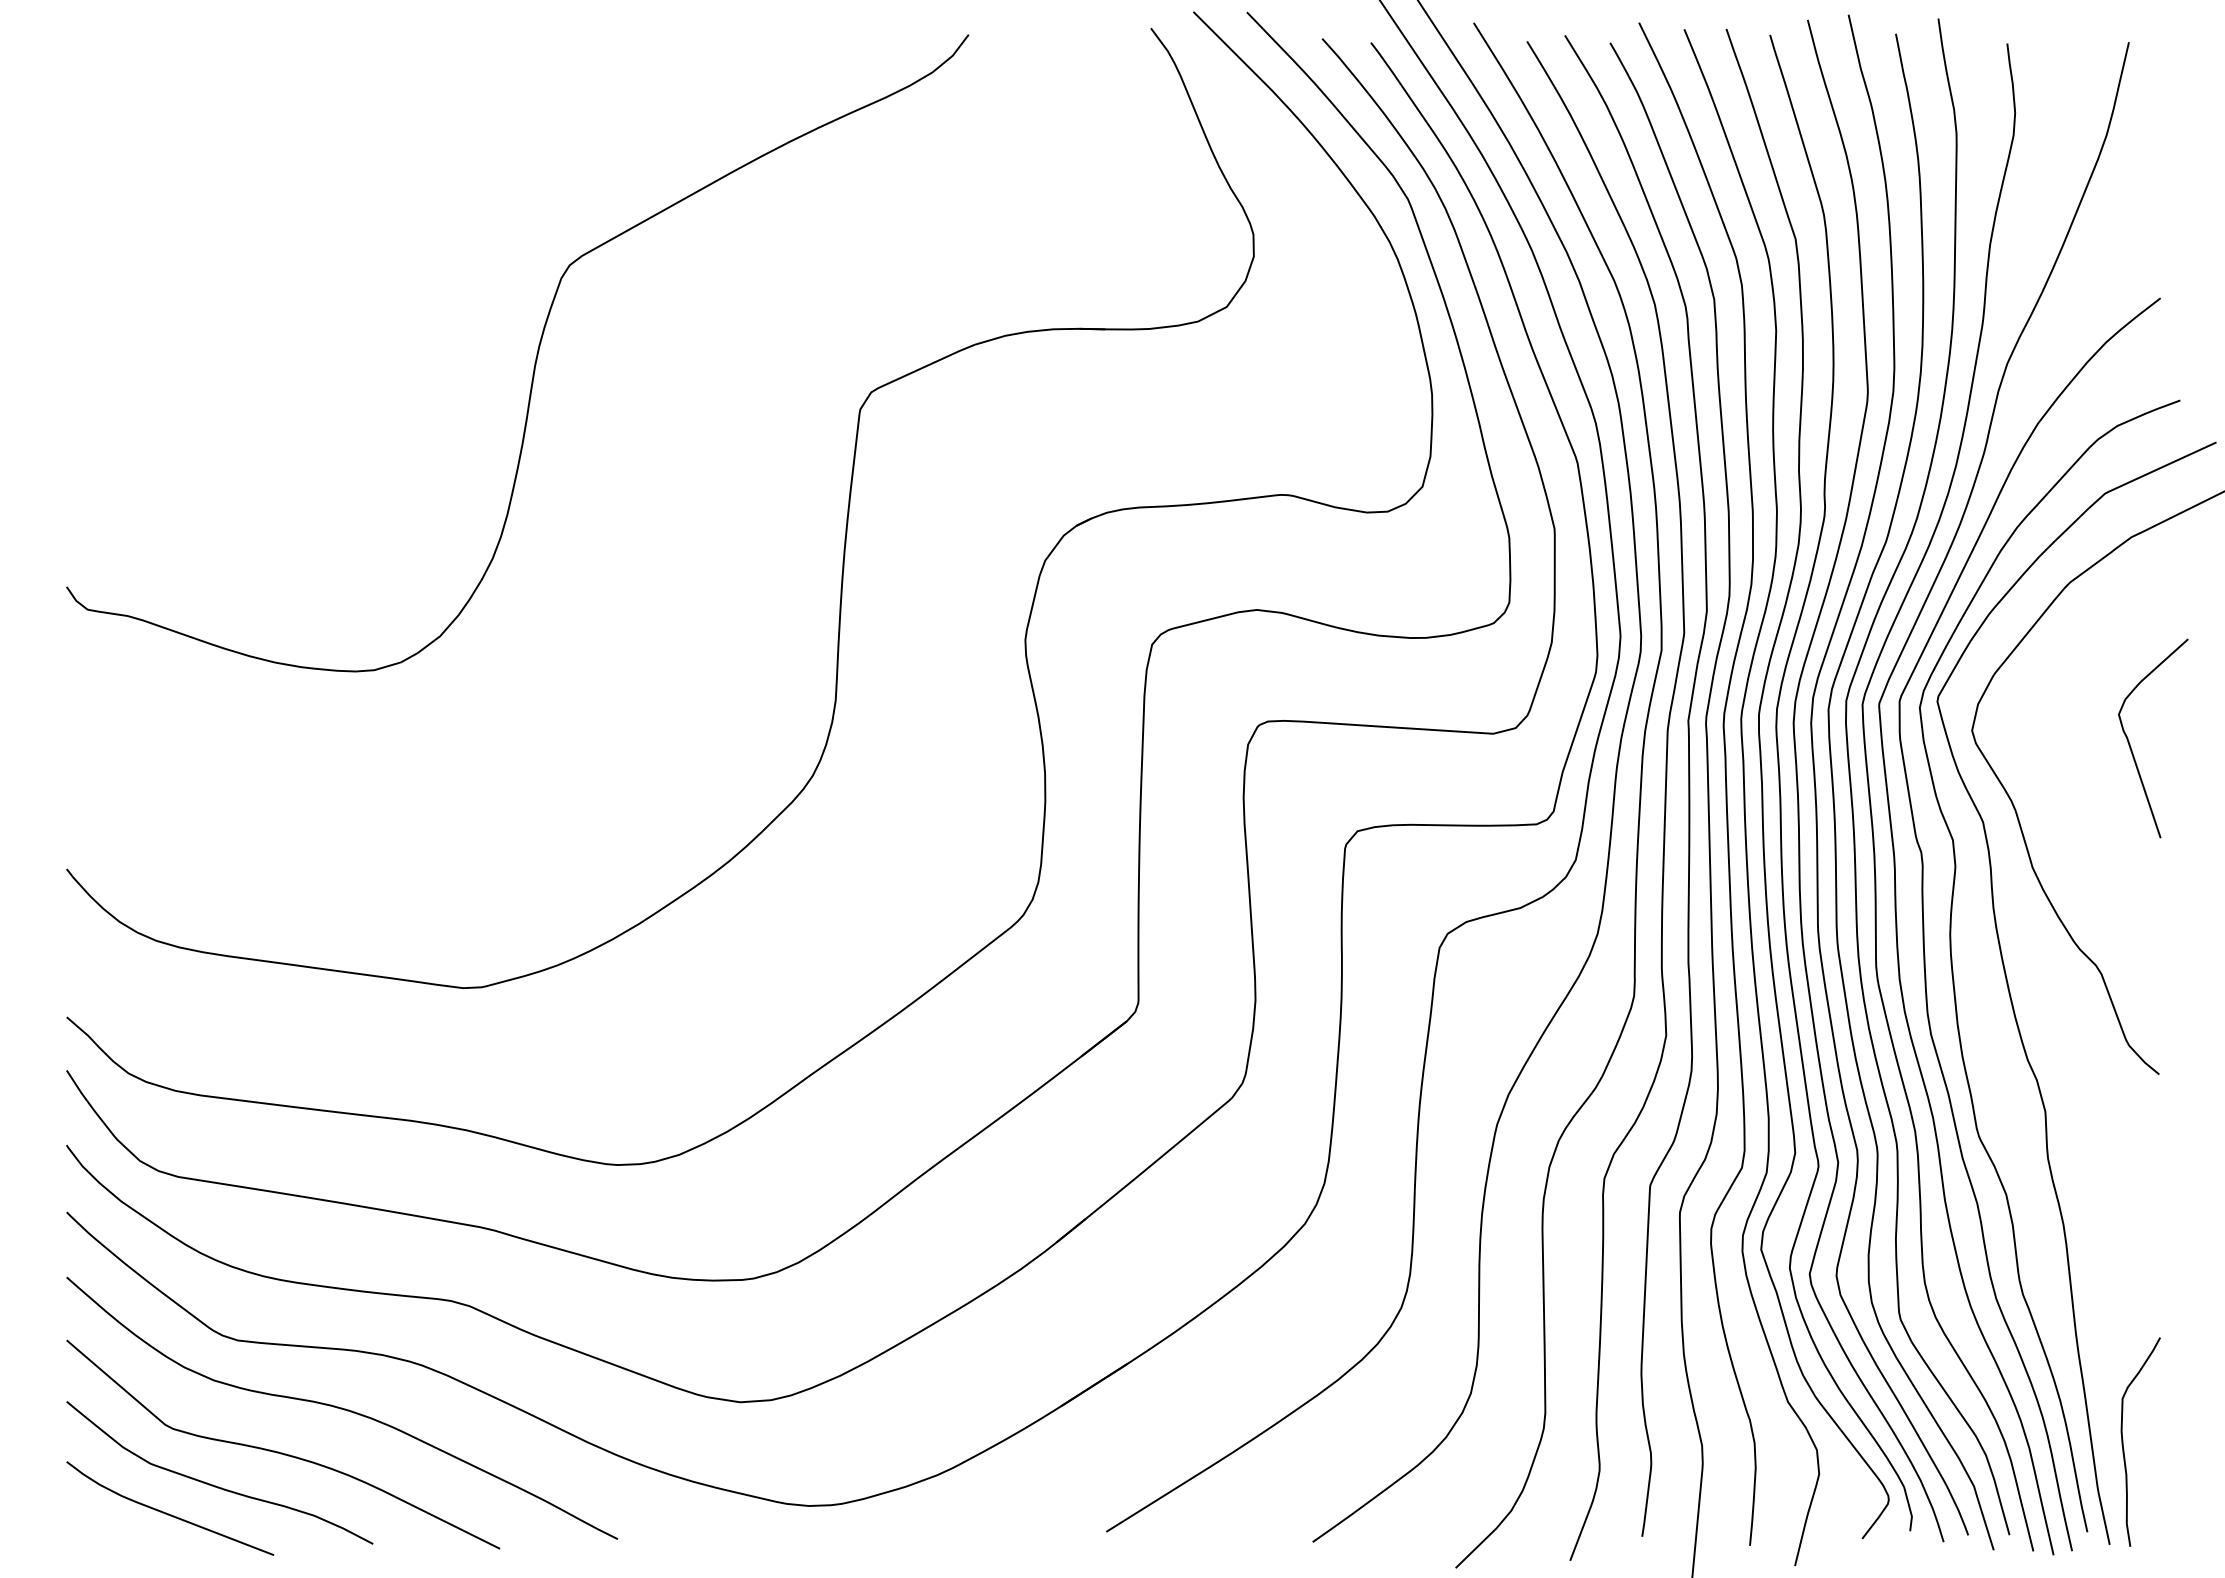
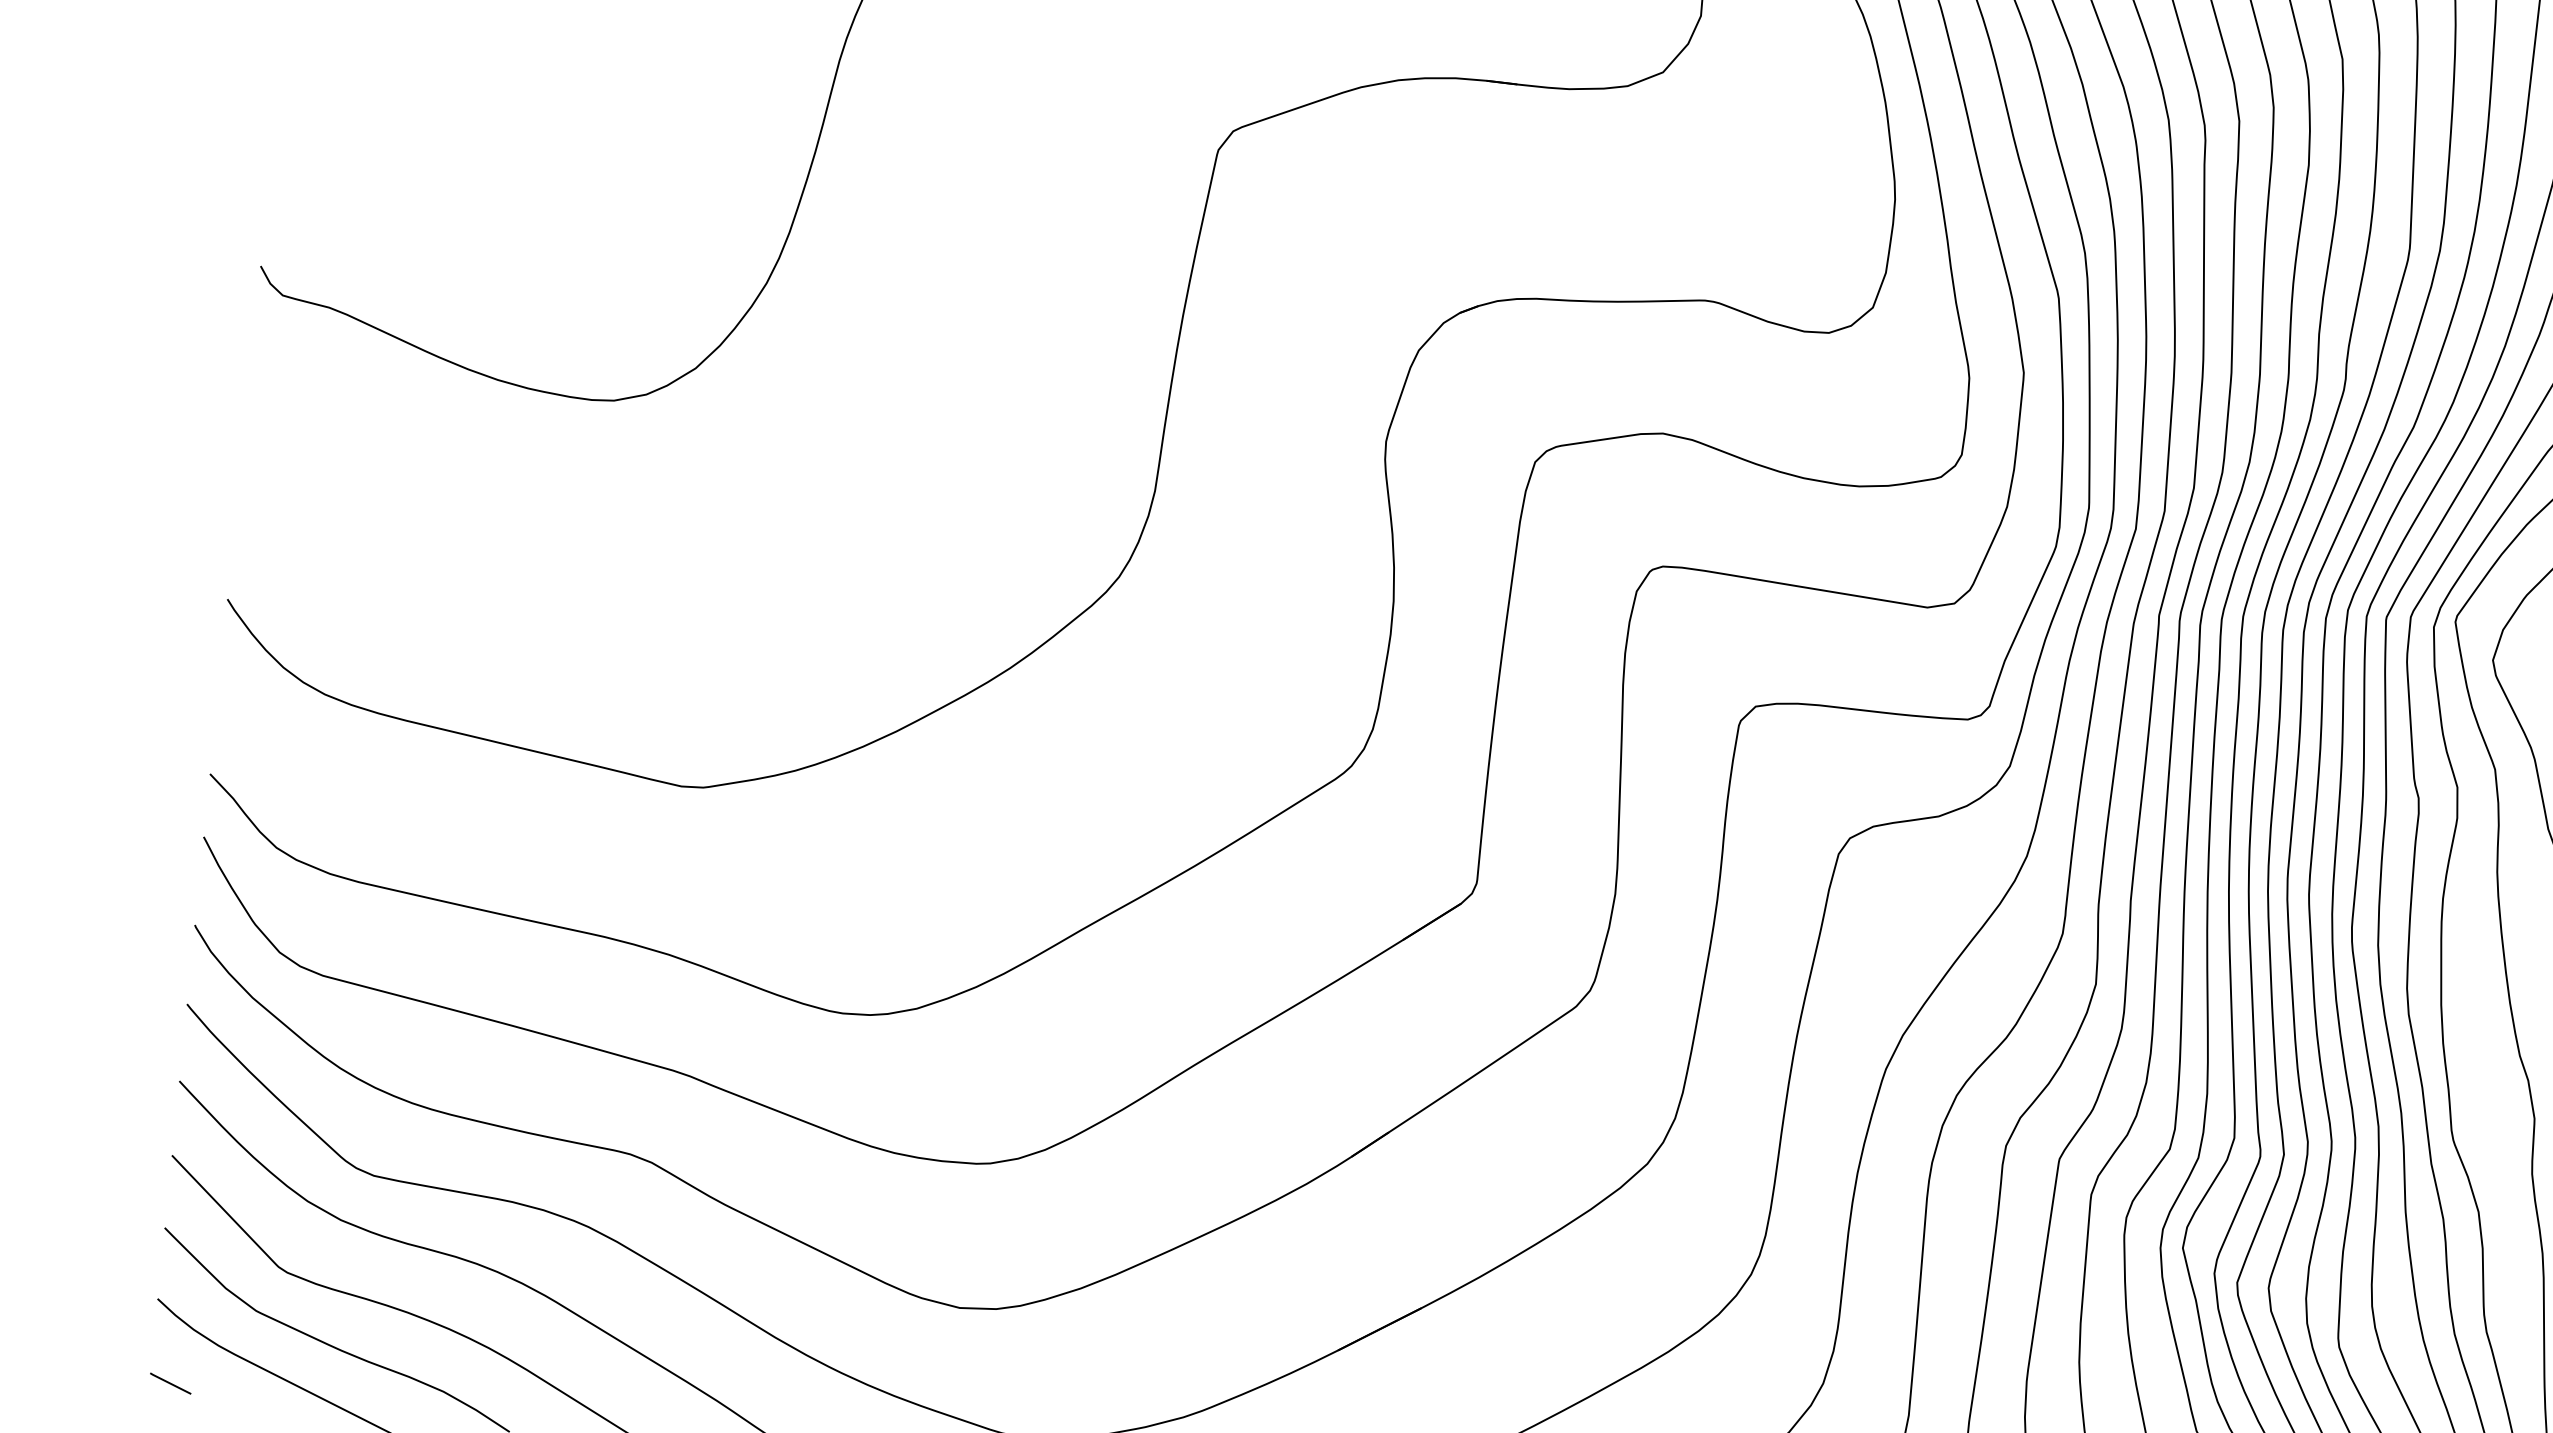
line: (84, 1531) -> (170, 1383), added

